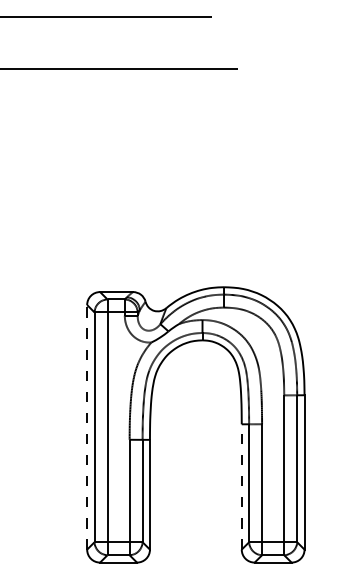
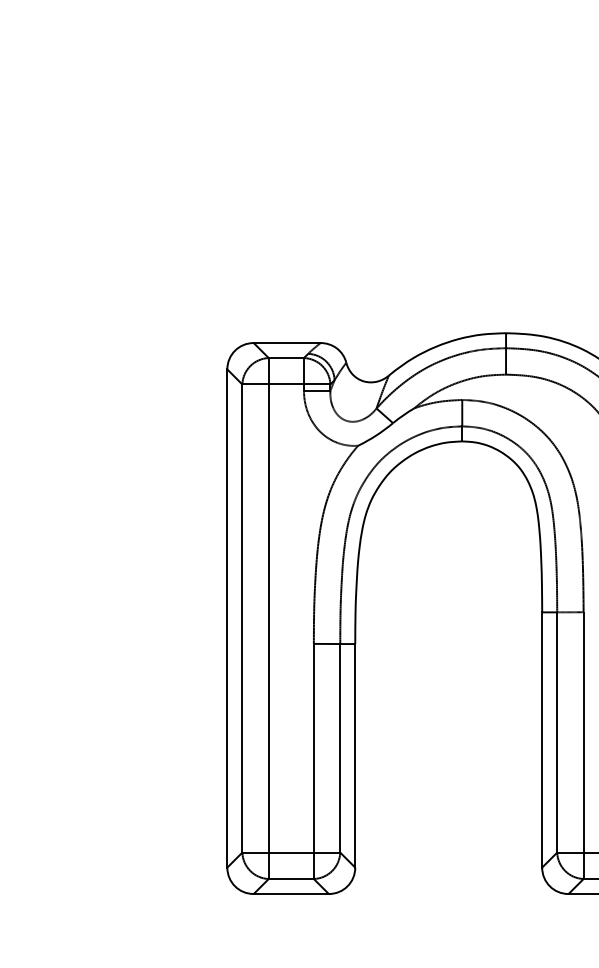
line: (87, 426) -> (228, 616), dashed -> solid
line: (241, 486) -> (541, 739), dashed -> solid

